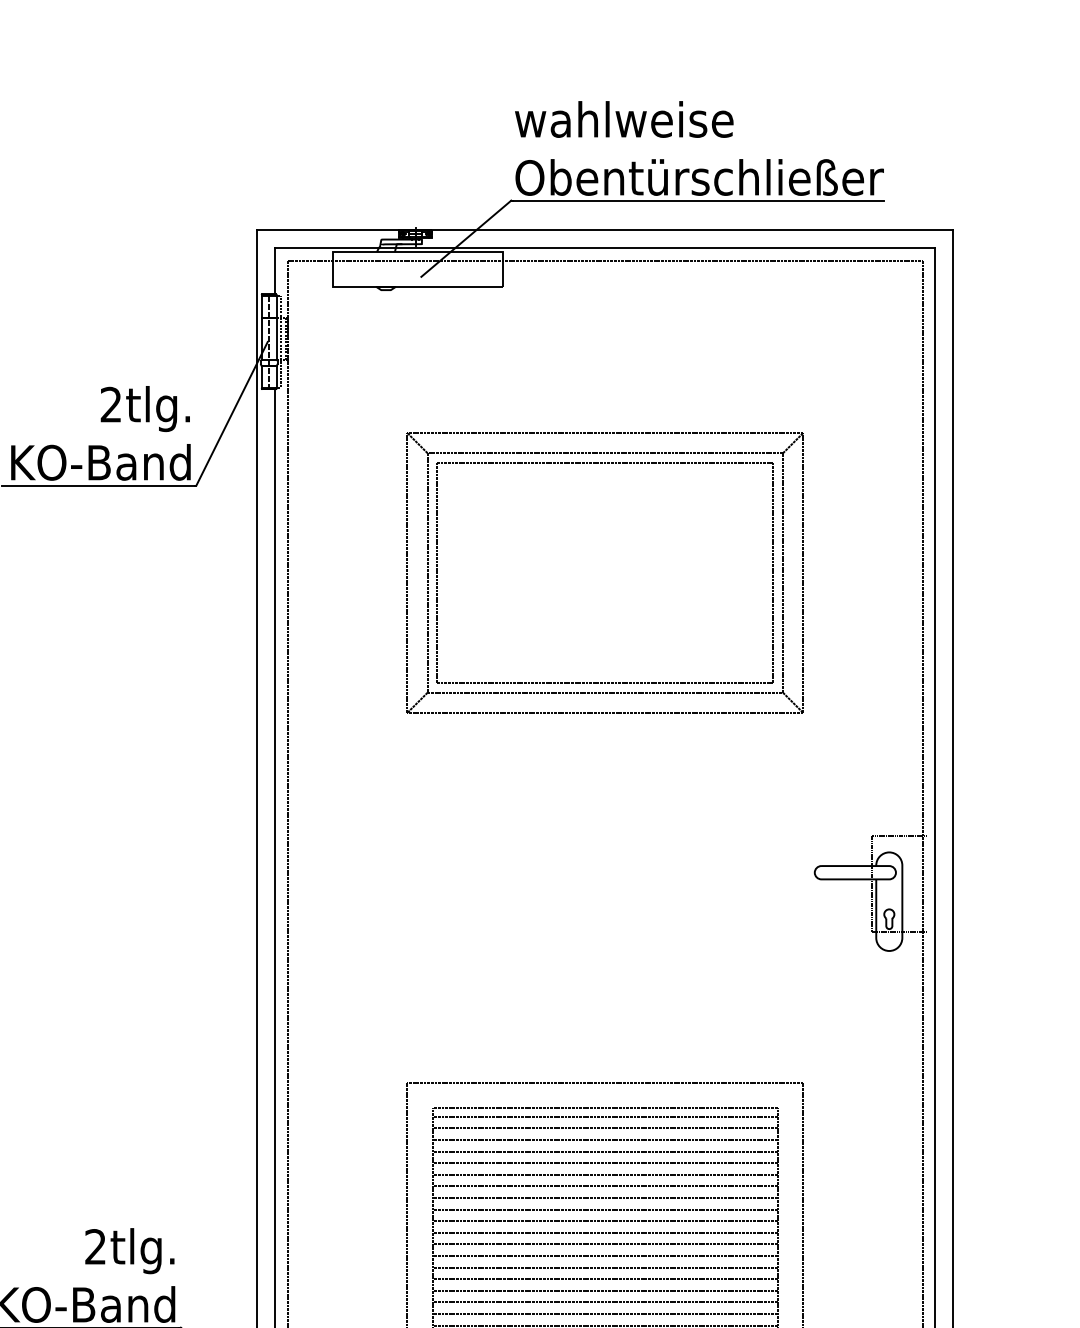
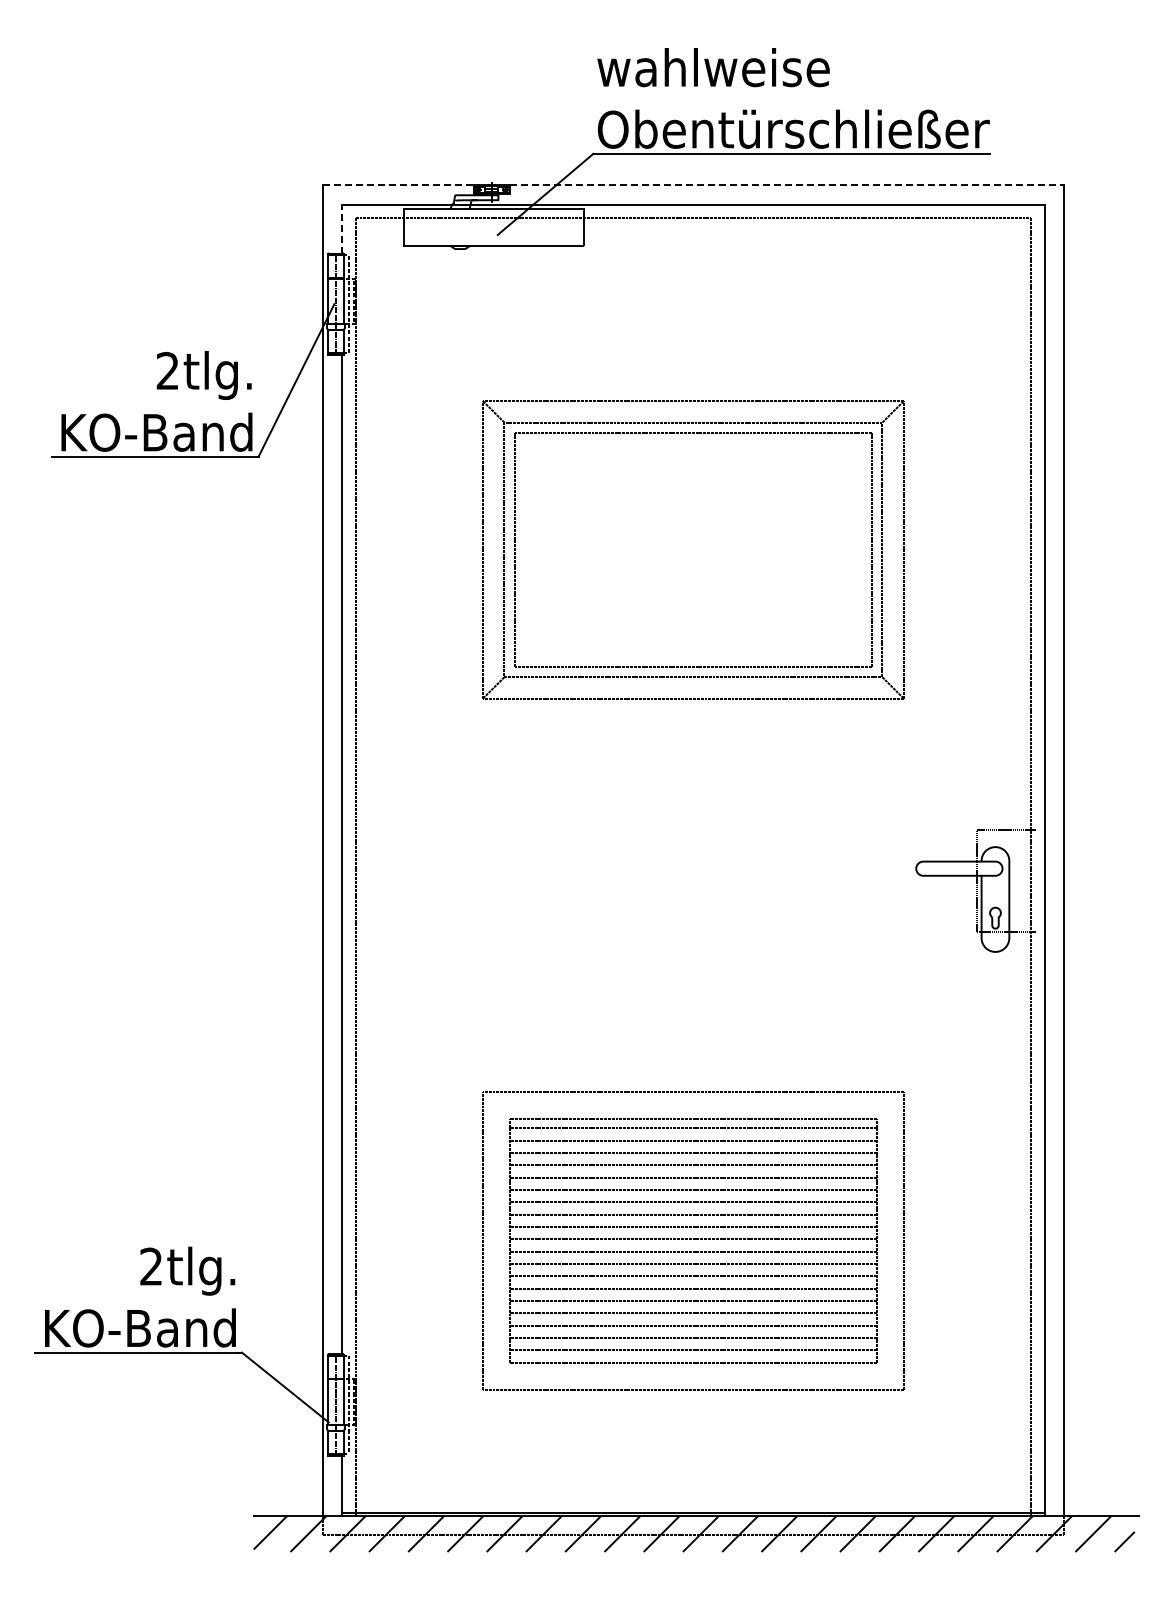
line: (605, 230) -> (693, 185), solid -> dashed
line: (275, 271) -> (342, 229), solid -> dashed

